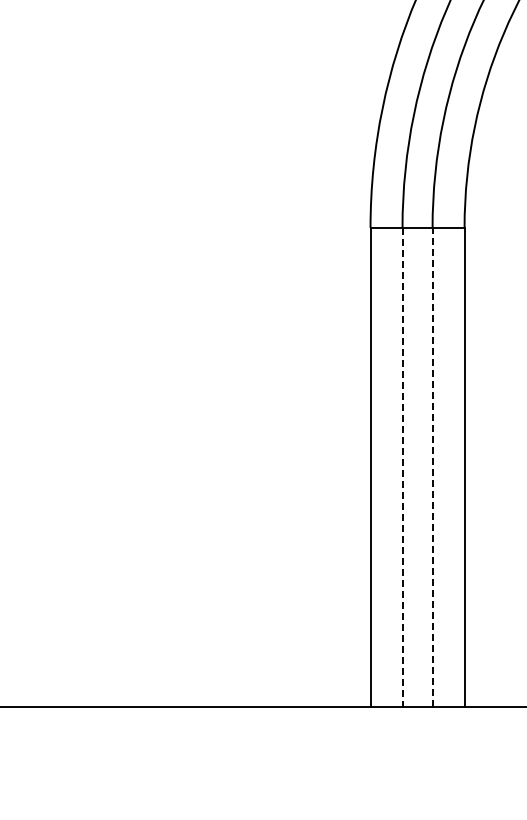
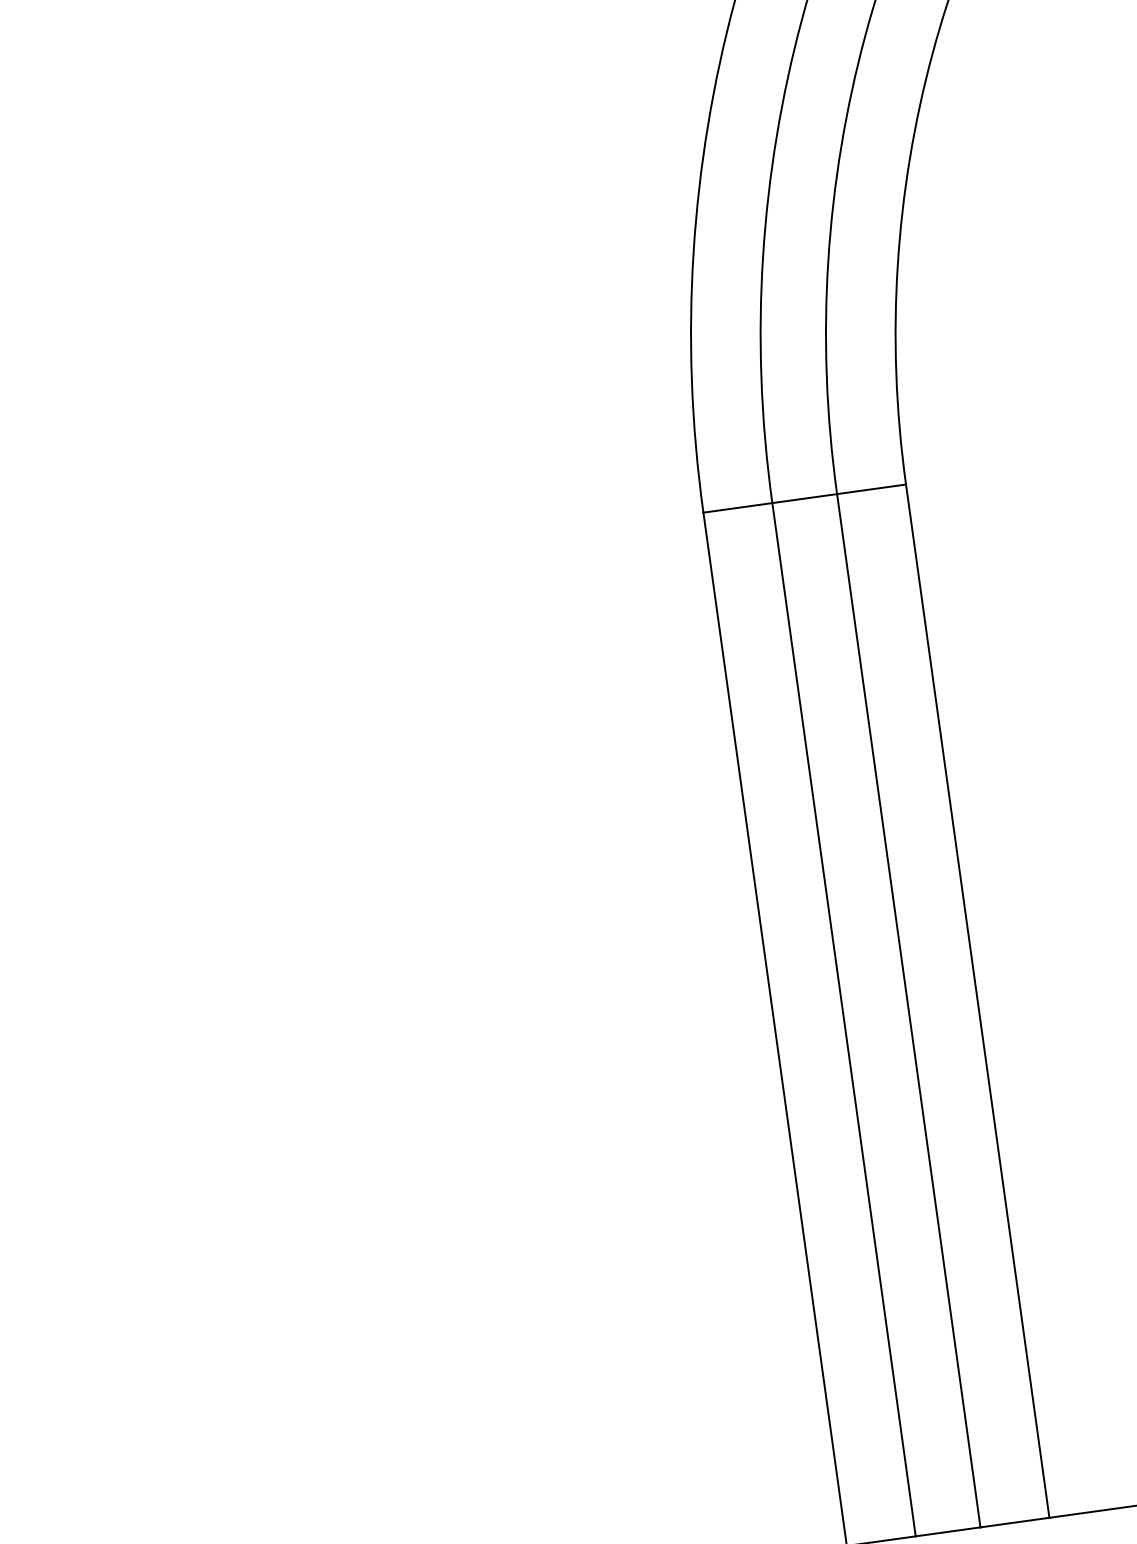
line: (402, 467) -> (843, 1019), dashed -> solid
line: (432, 467) -> (908, 1010), dashed -> solid

